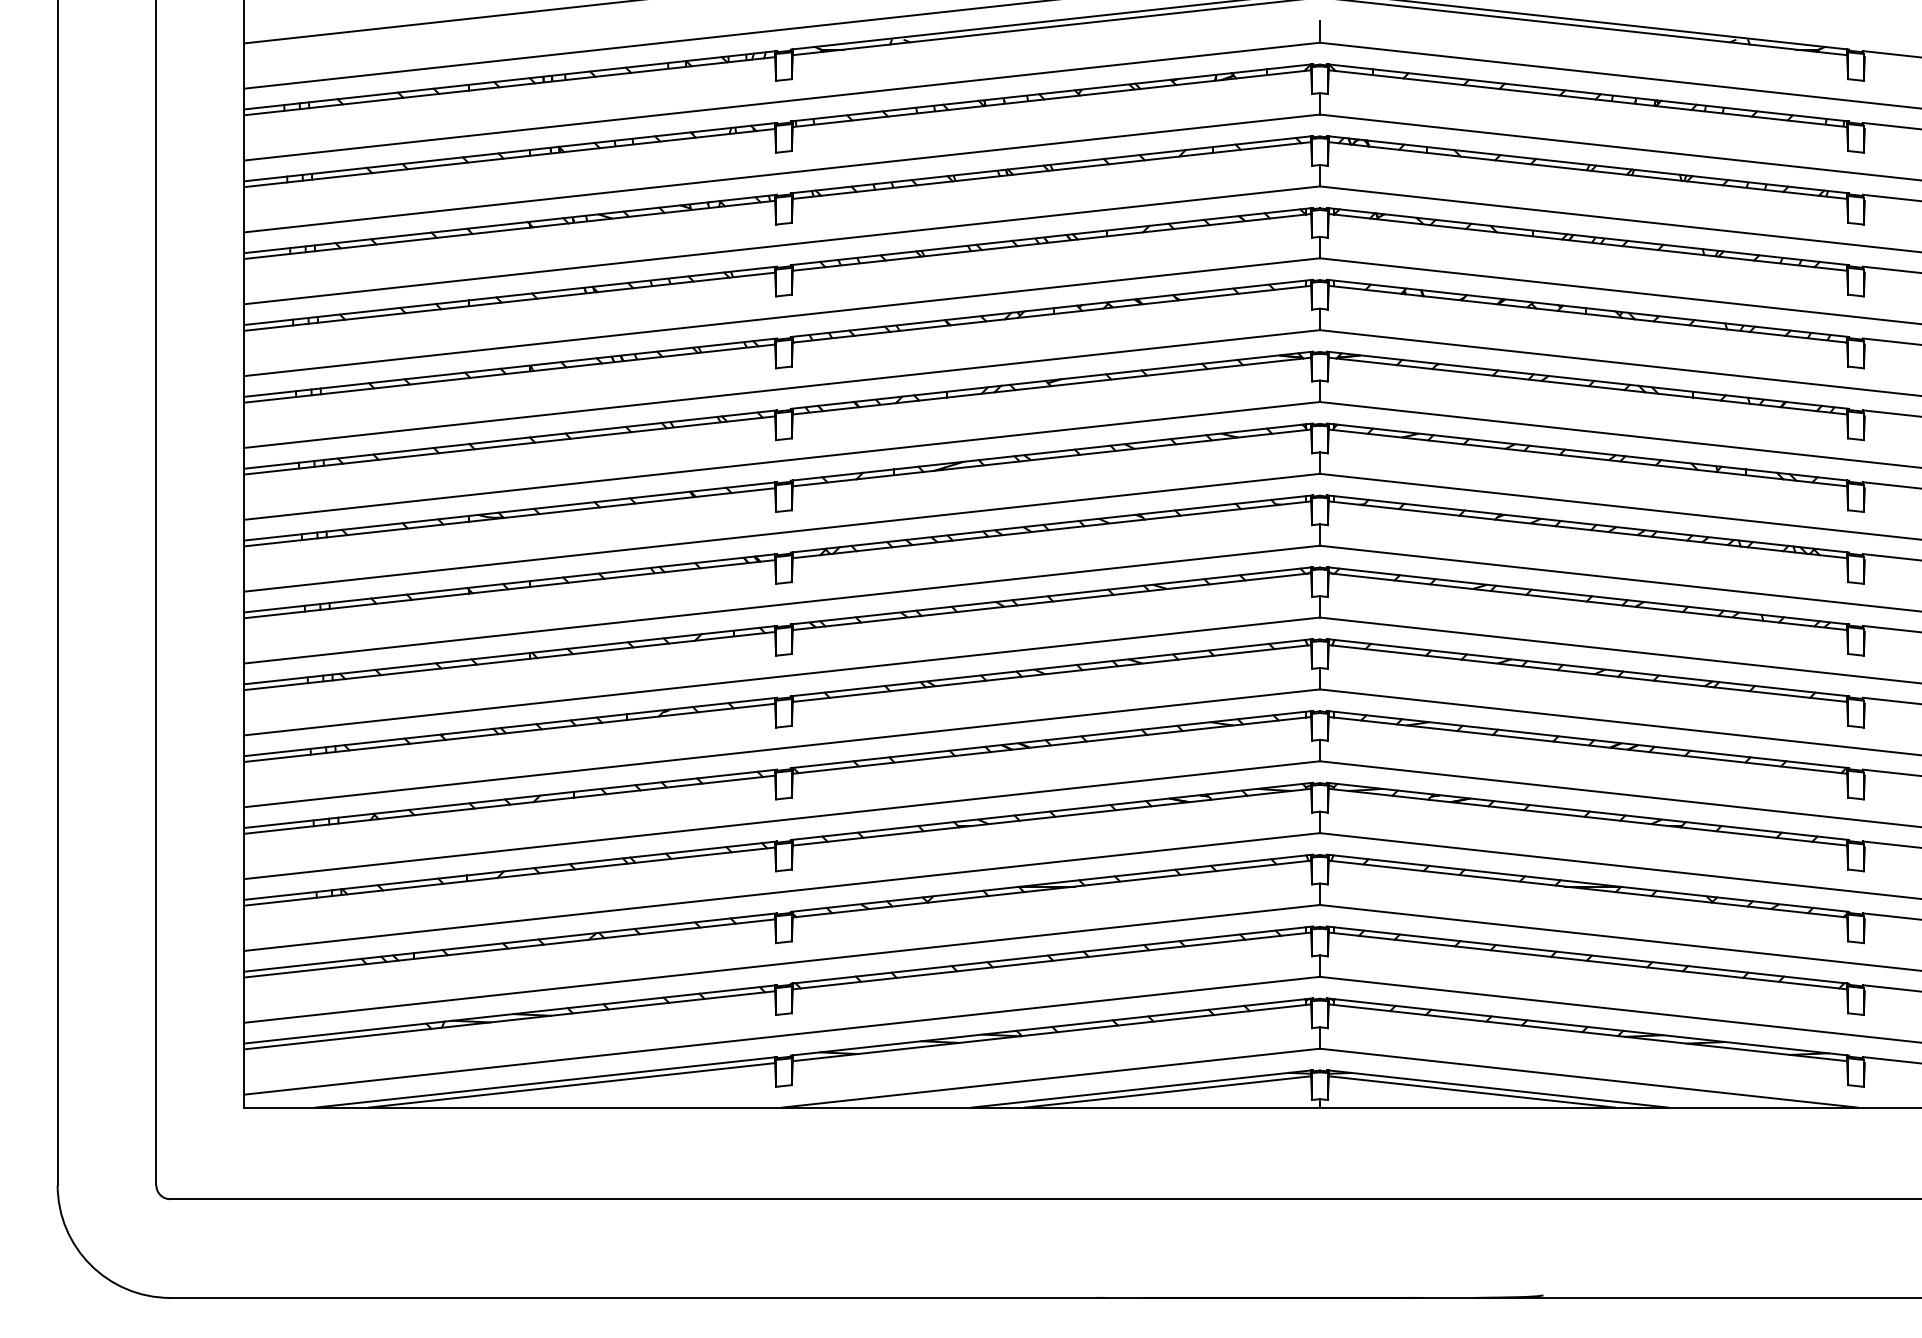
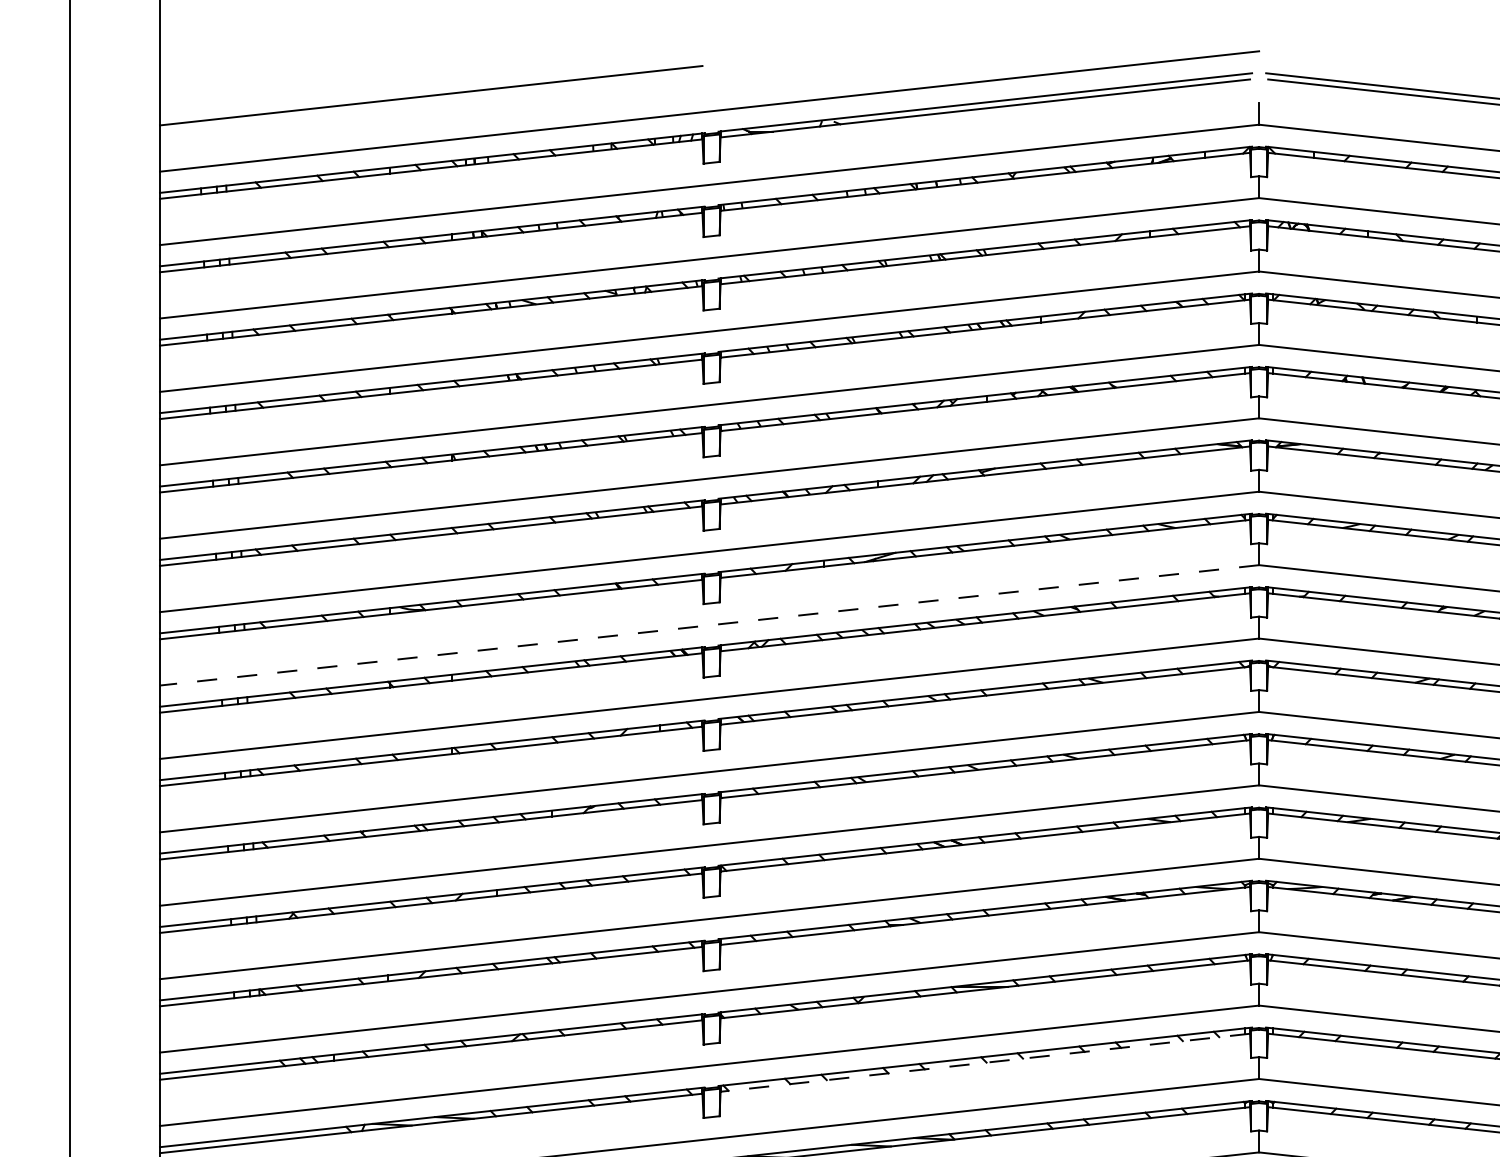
line: (781, 532) -> (709, 625), solid -> dashed
line: (1051, 960) -> (984, 1062), solid -> dashed

